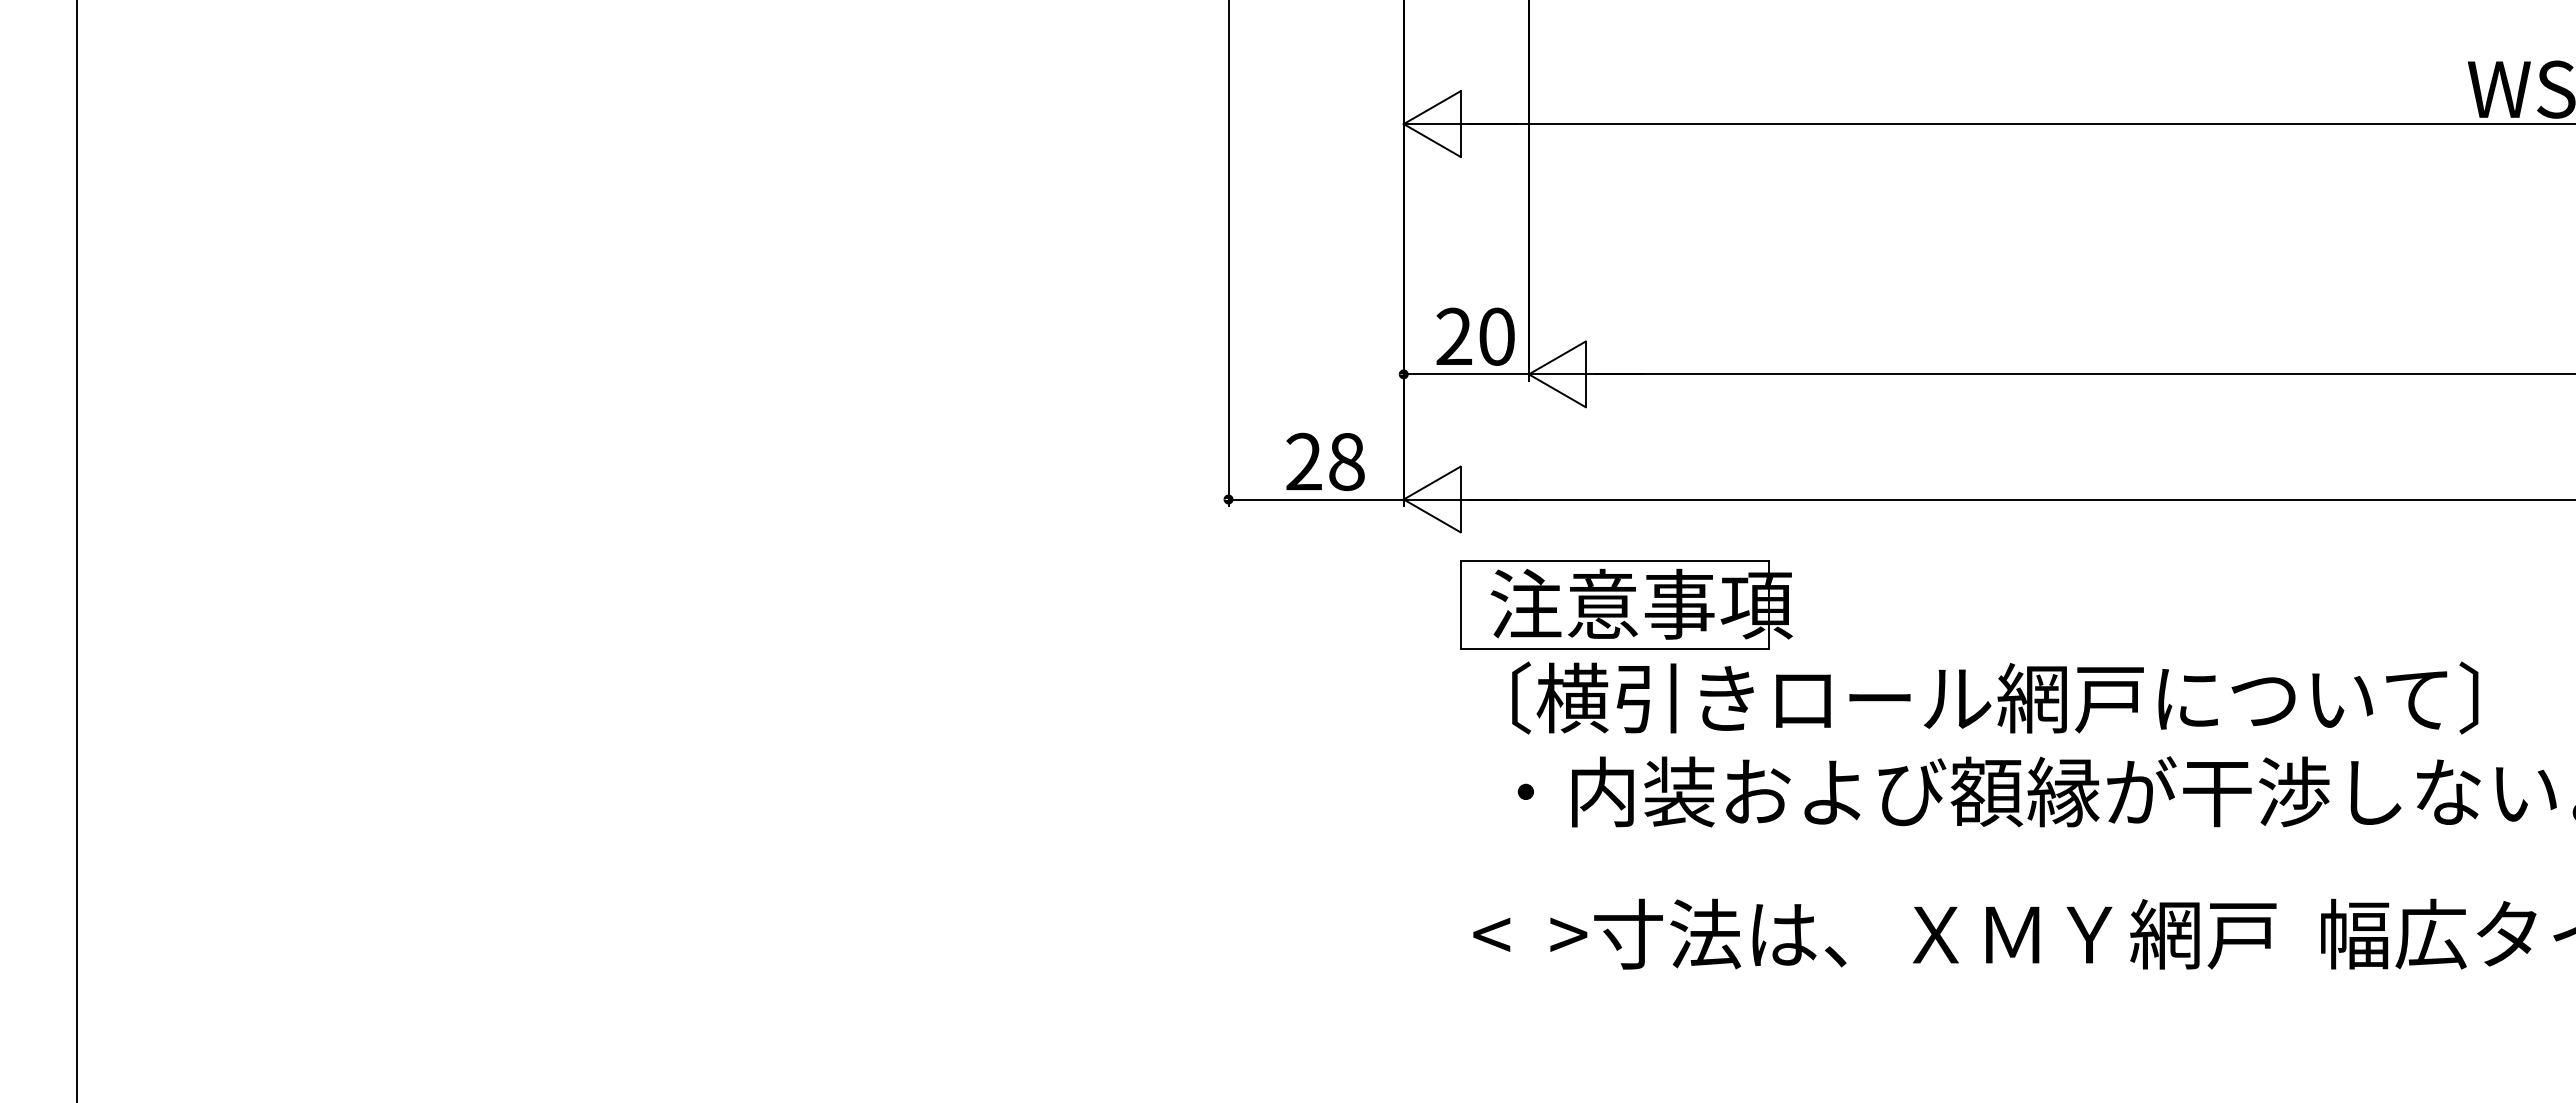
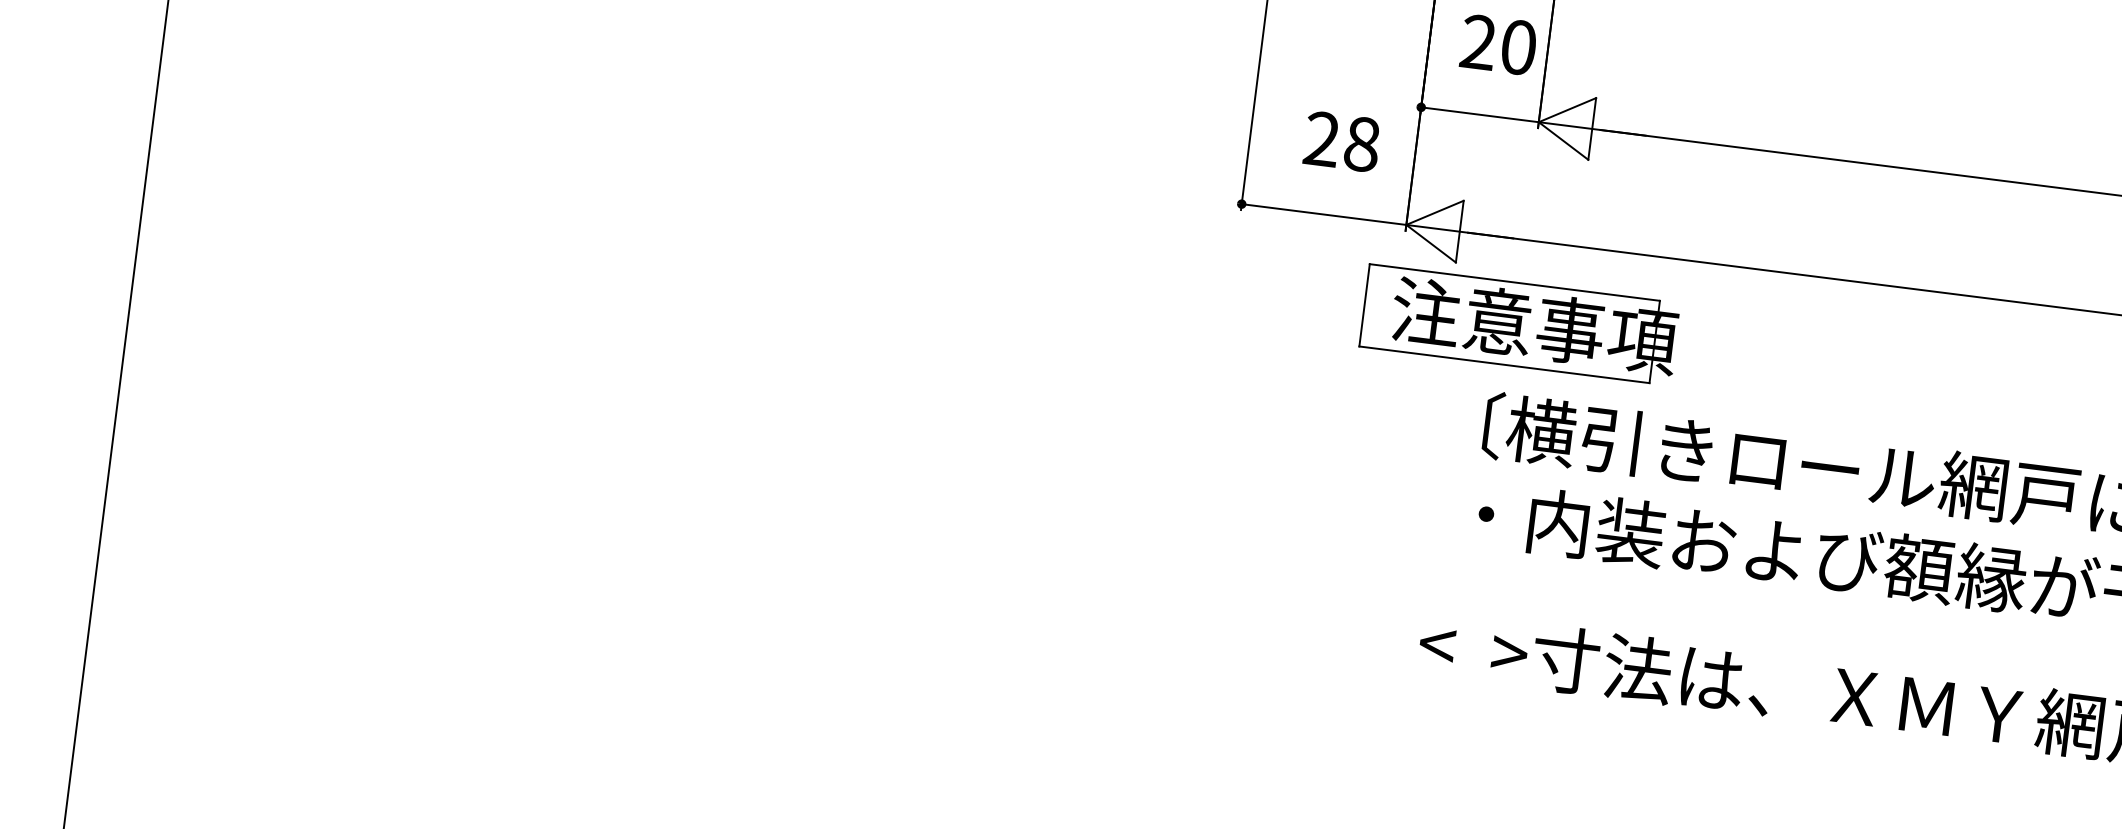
text: (1475, 336) -> (1498, 44), moved
text: (1325, 461) -> (1342, 141), moved
part: (1626, 604) -> (1520, 324), moved

